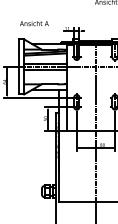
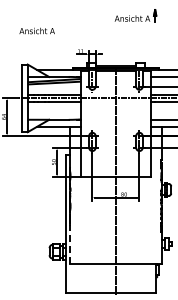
text: (33, 23) -> (36, 30), moved
line: (58, 185) -> (70, 244), solid -> dashed

